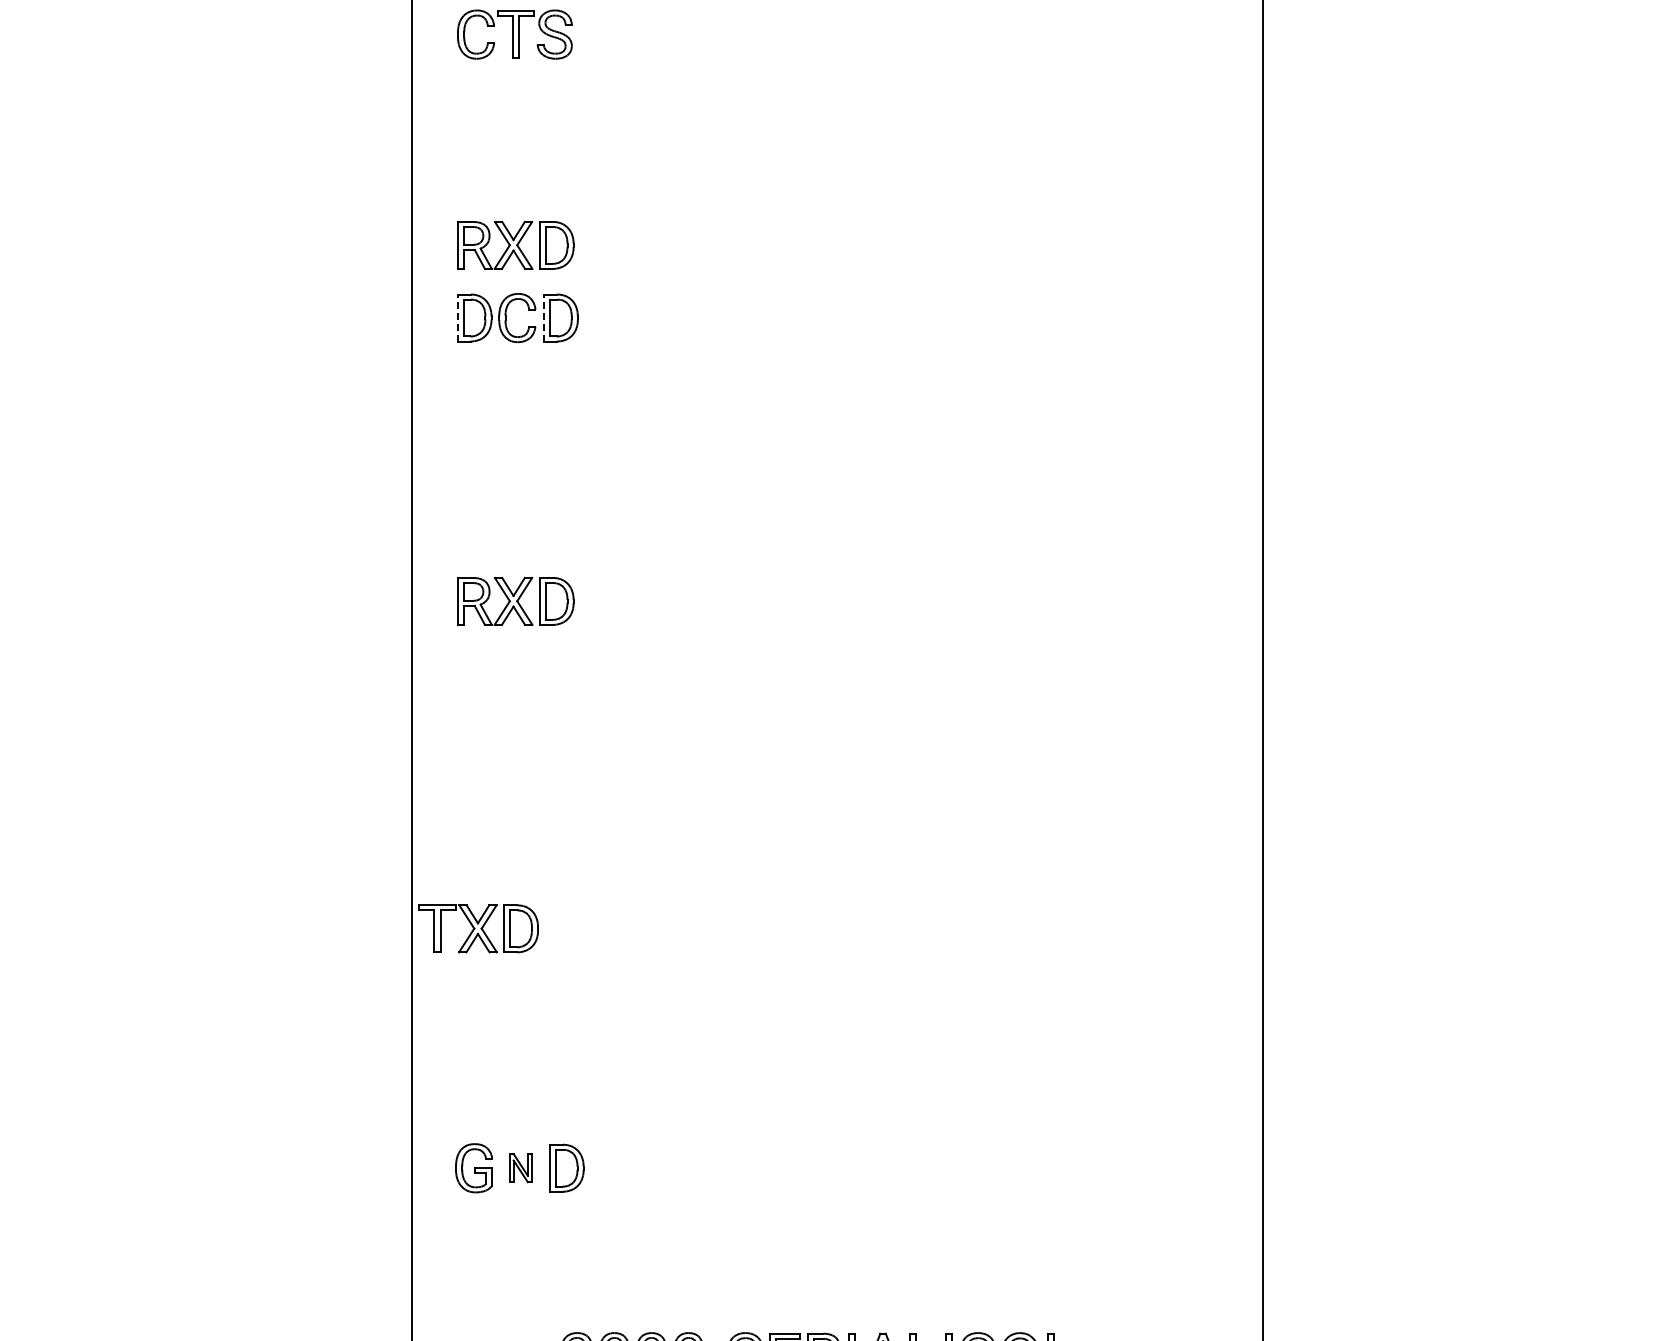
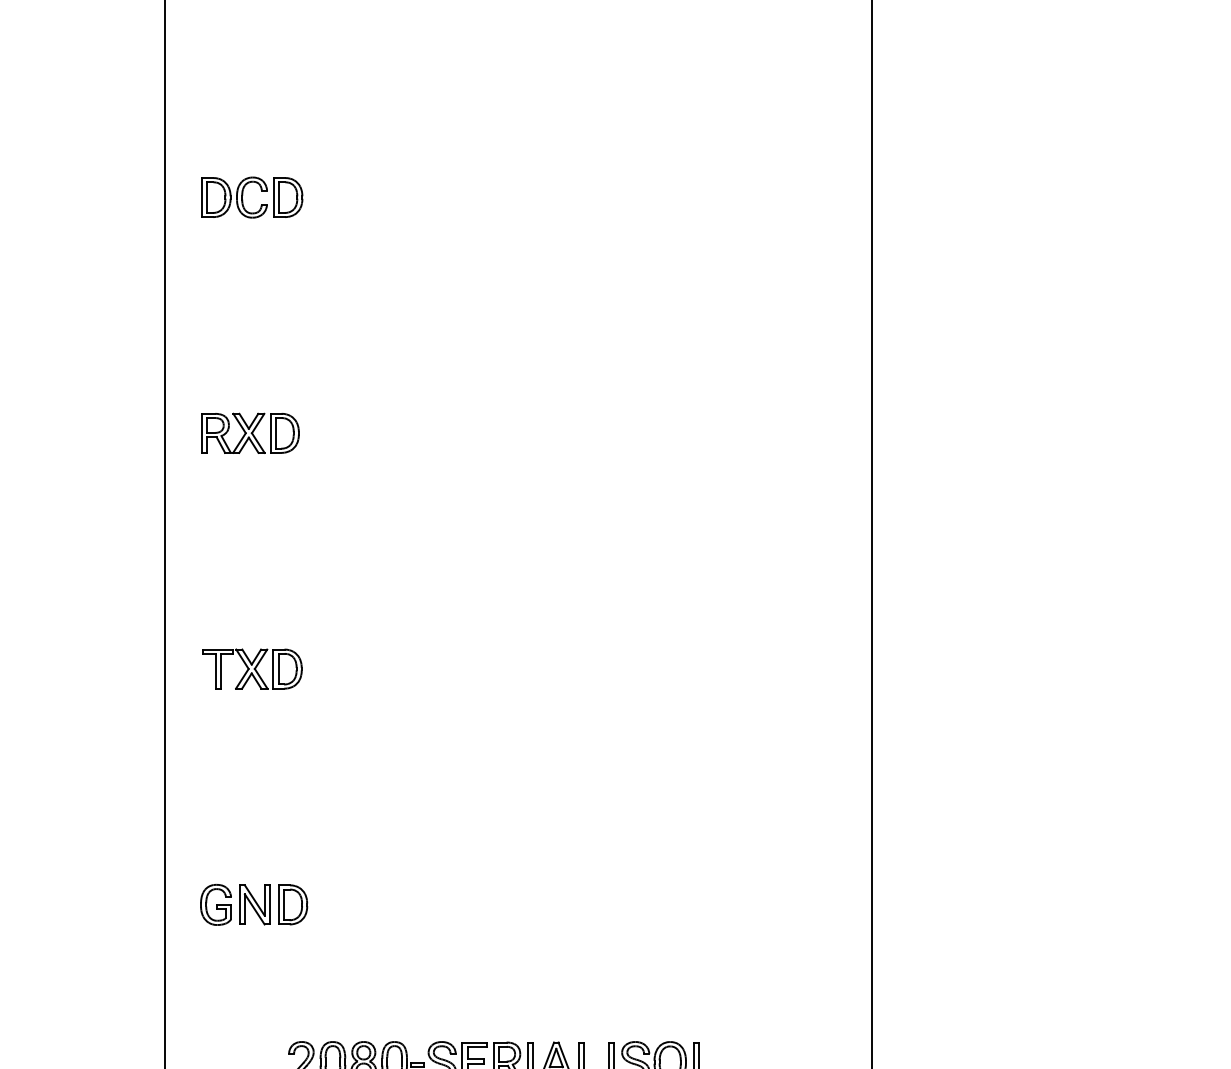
part: (515, 244) -> (250, 136), removed
line: (457, 317) -> (202, 197), dashed -> solid
line: (543, 317) -> (273, 197), dashed -> solid
part: (478, 928) -> (252, 668), moved
part: (520, 1167) -> (254, 904), size x1.67

